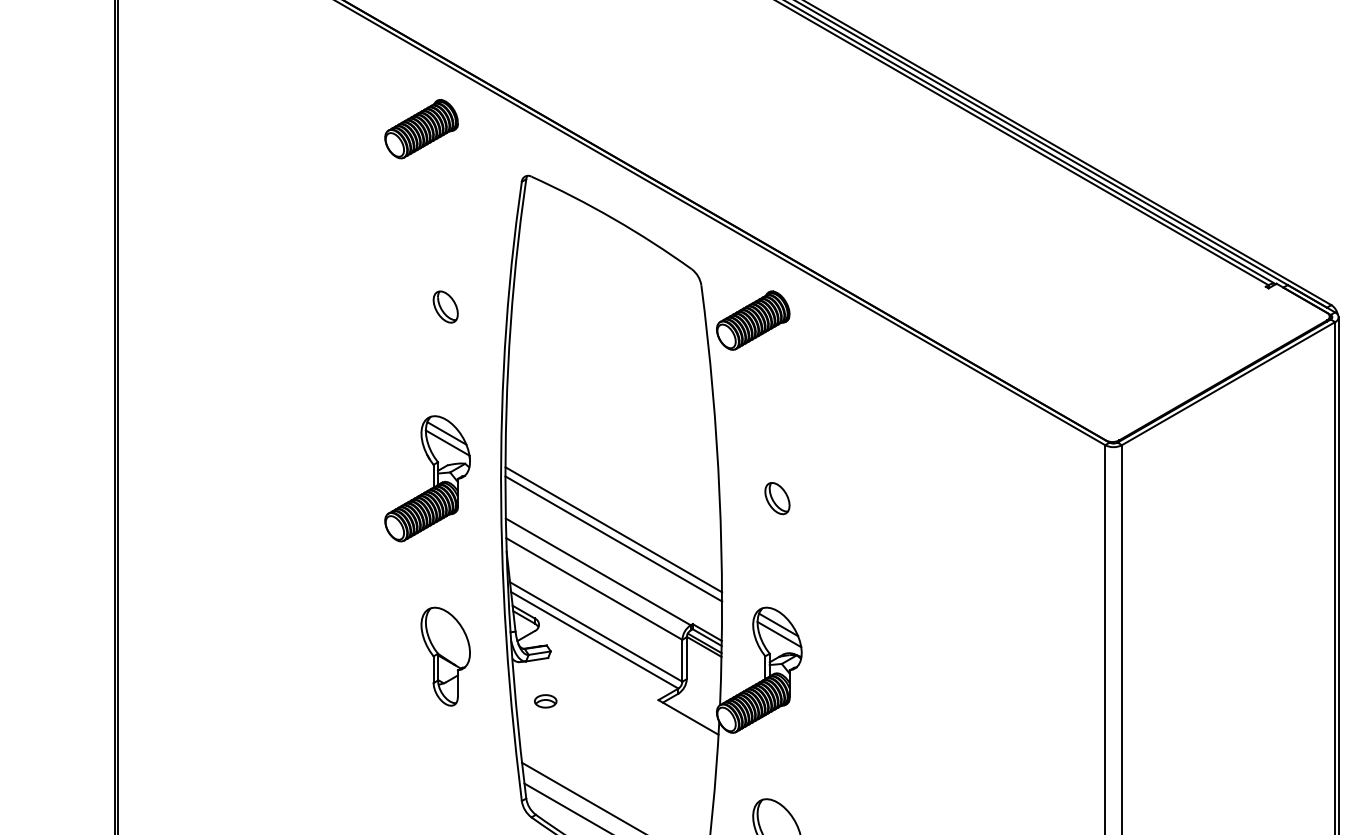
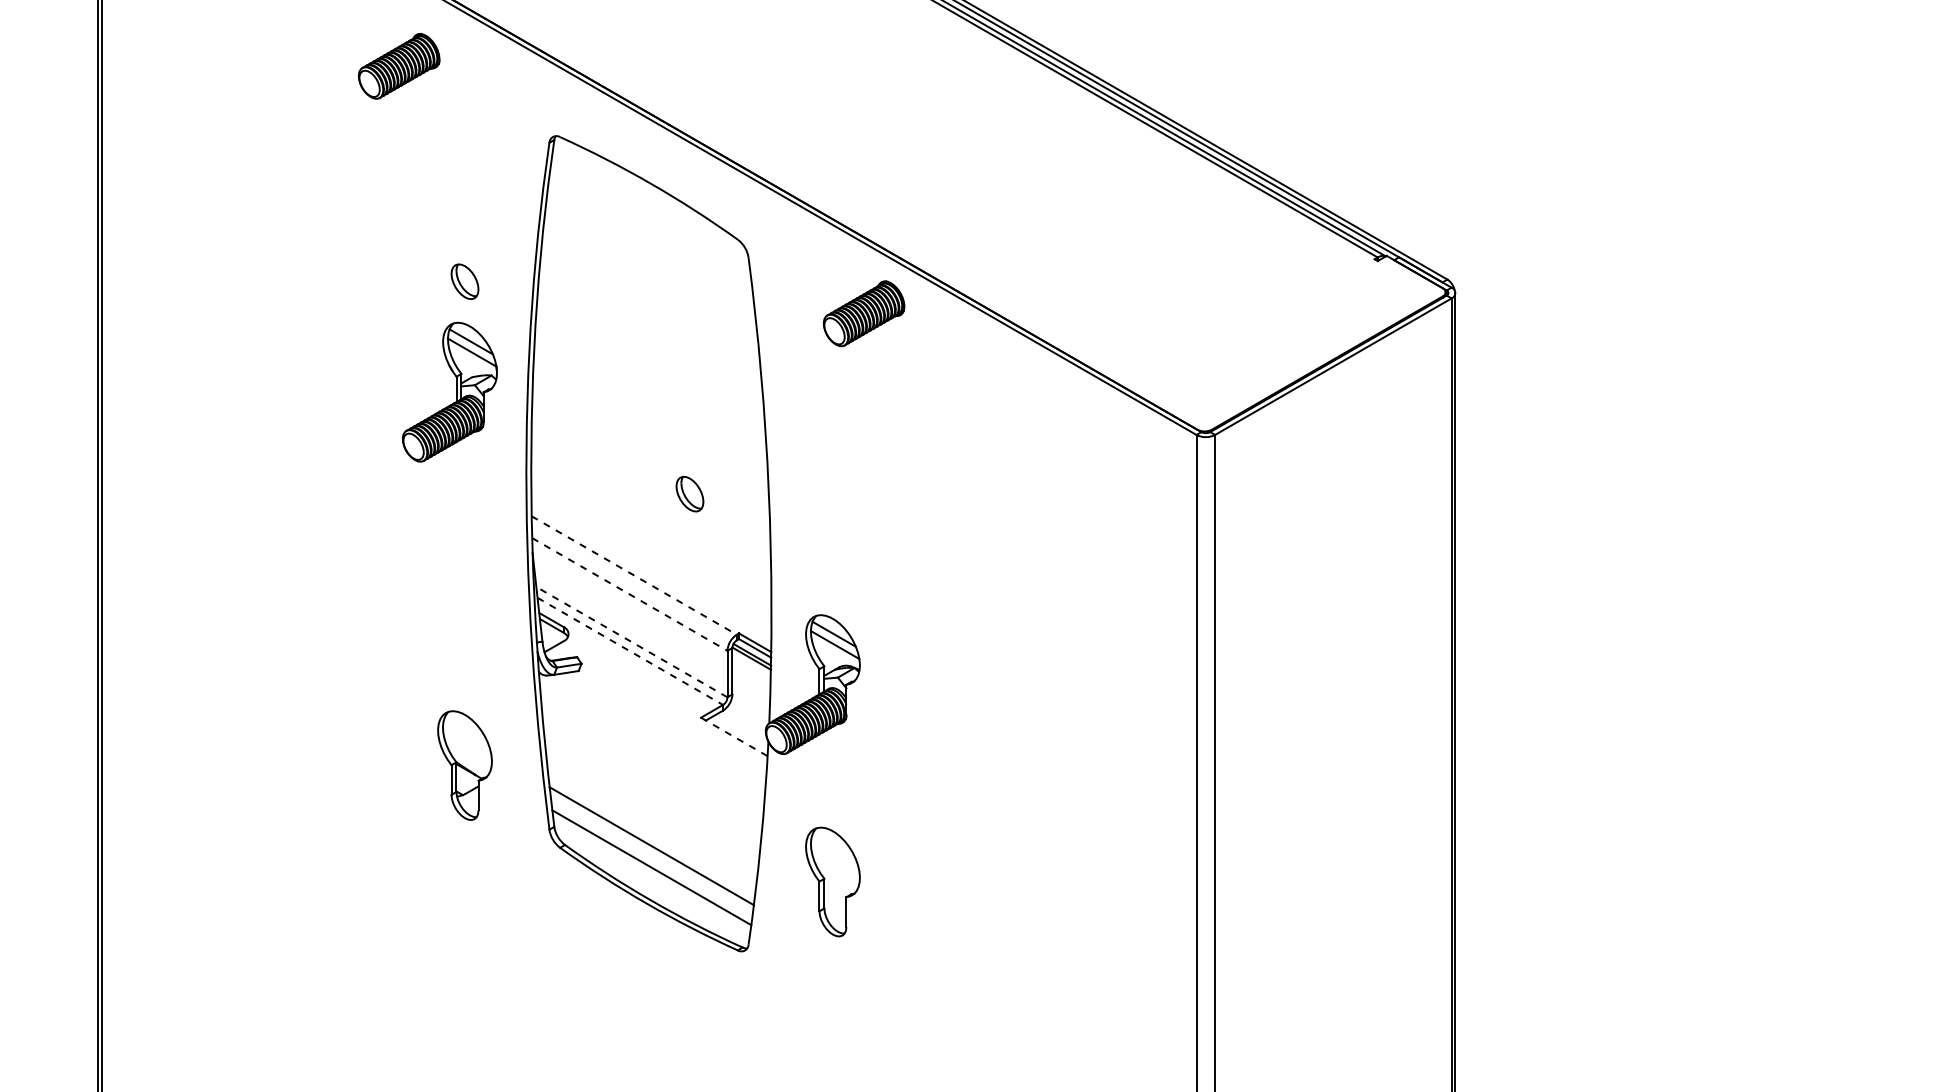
part: (420, 129) -> (398, 66), moved
part: (752, 320) -> (863, 313), moved
part: (433, 478) -> (456, 391), moved
part: (777, 497) -> (689, 493), moved
line: (613, 529) -> (651, 528), removed
line: (613, 538) -> (651, 538), removed
line: (598, 571) -> (634, 575), solid -> dashed
line: (594, 589) -> (629, 594), solid -> dashed
line: (595, 631) -> (631, 641), solid -> dashed
line: (594, 640) -> (630, 651), solid -> dashed
part: (445, 656) -> (464, 765), moved
part: (545, 700) -> (575, 718), removed
line: (688, 717) -> (734, 737), solid -> dashed

